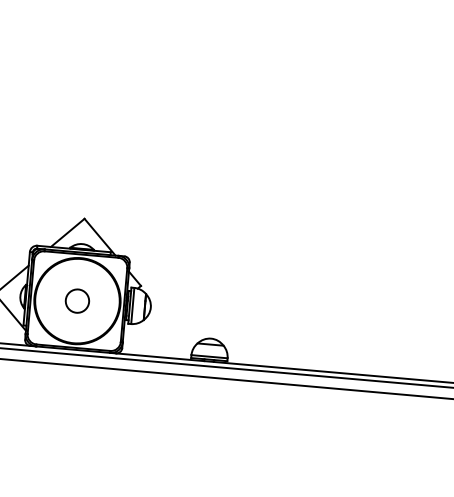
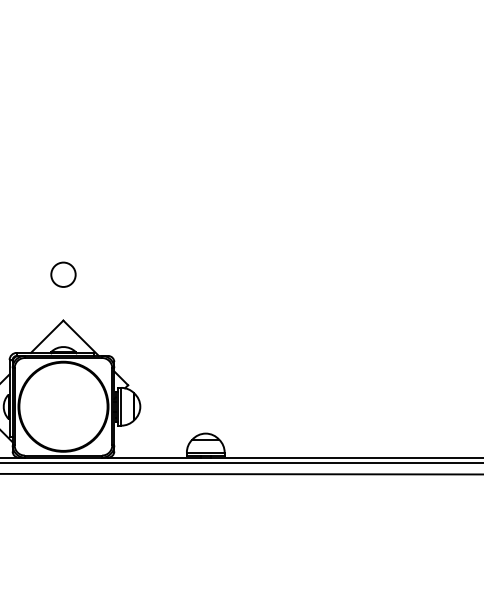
circle: (77, 300) -> (63, 274), moved

